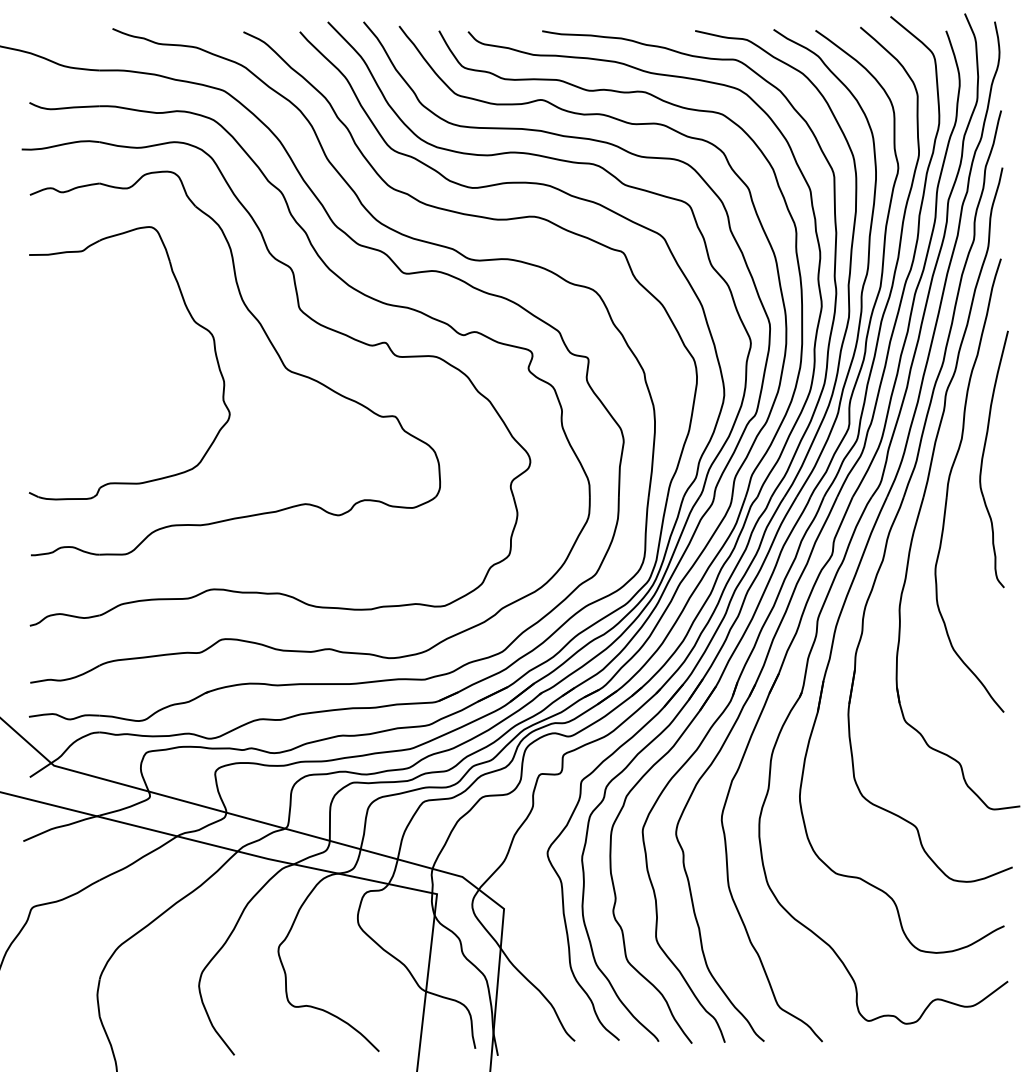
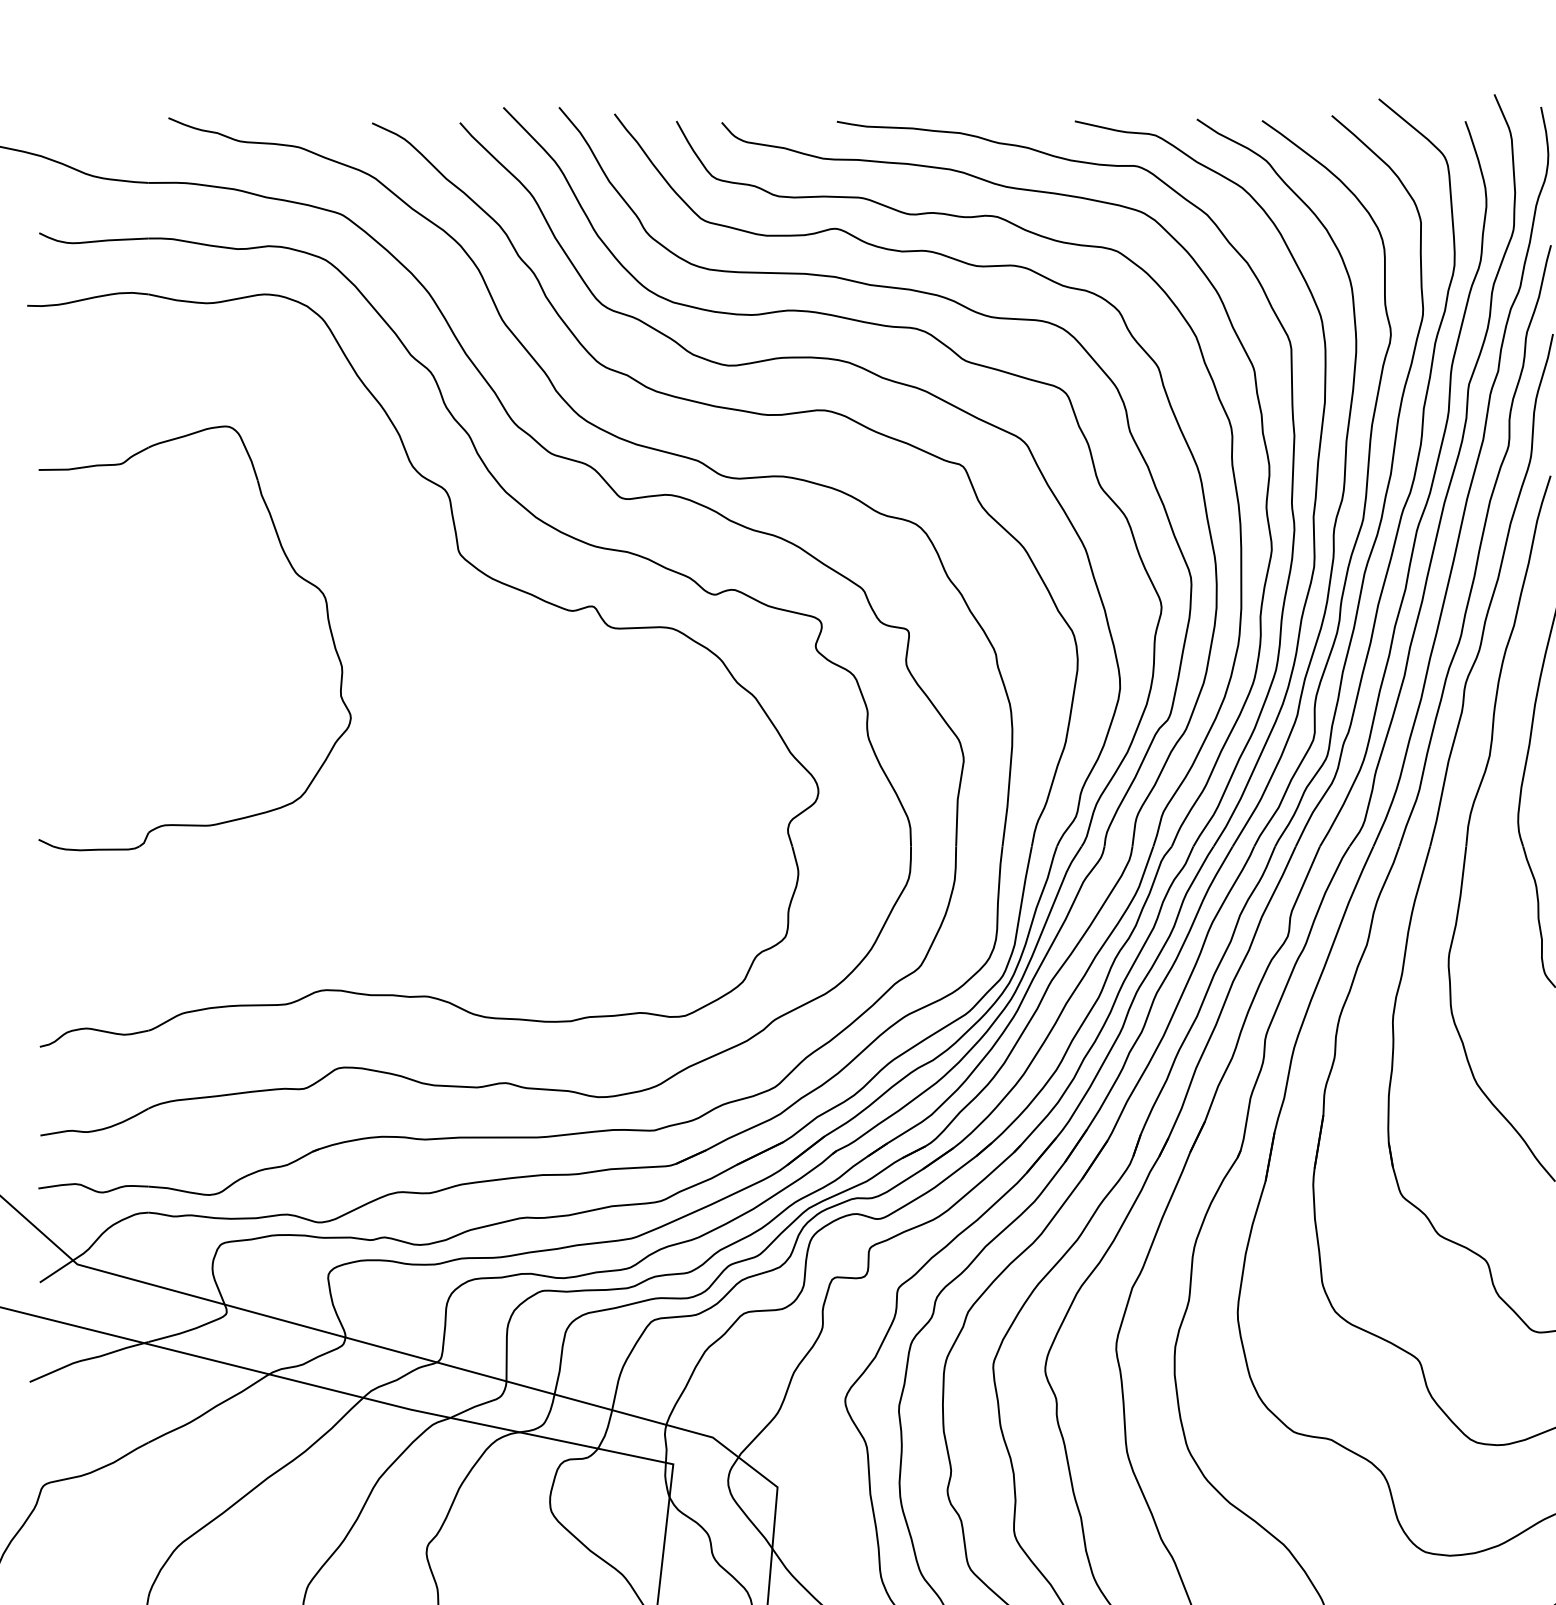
part: (269, 342) -> (412, 606), removed

